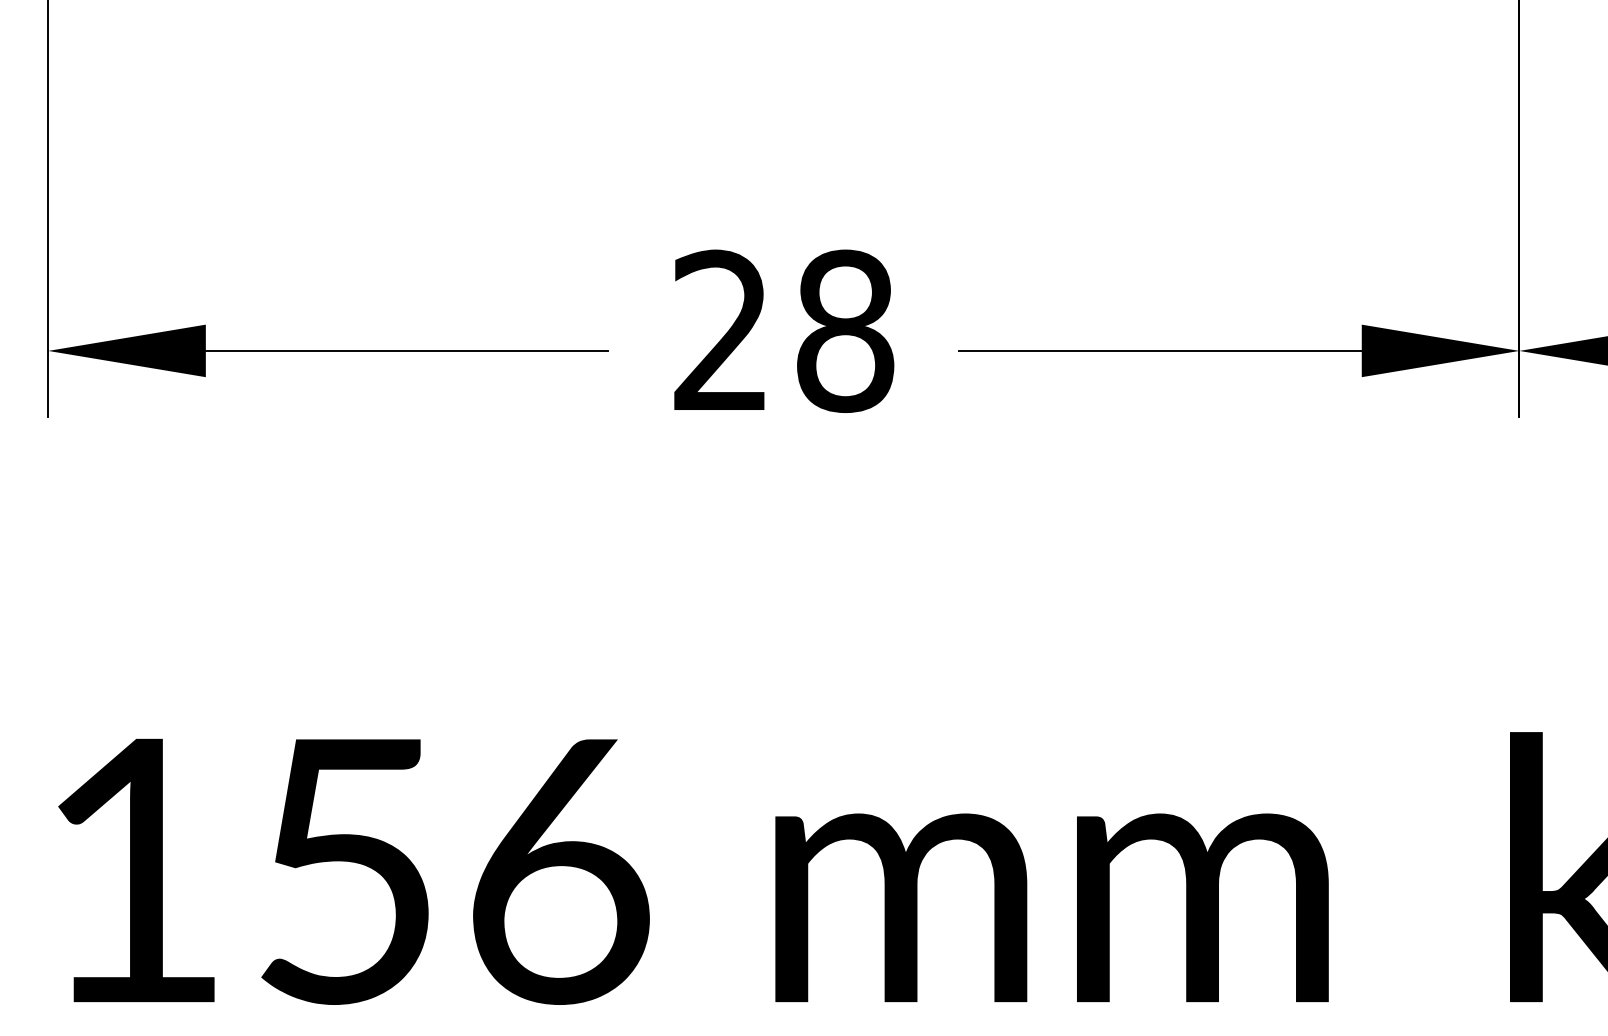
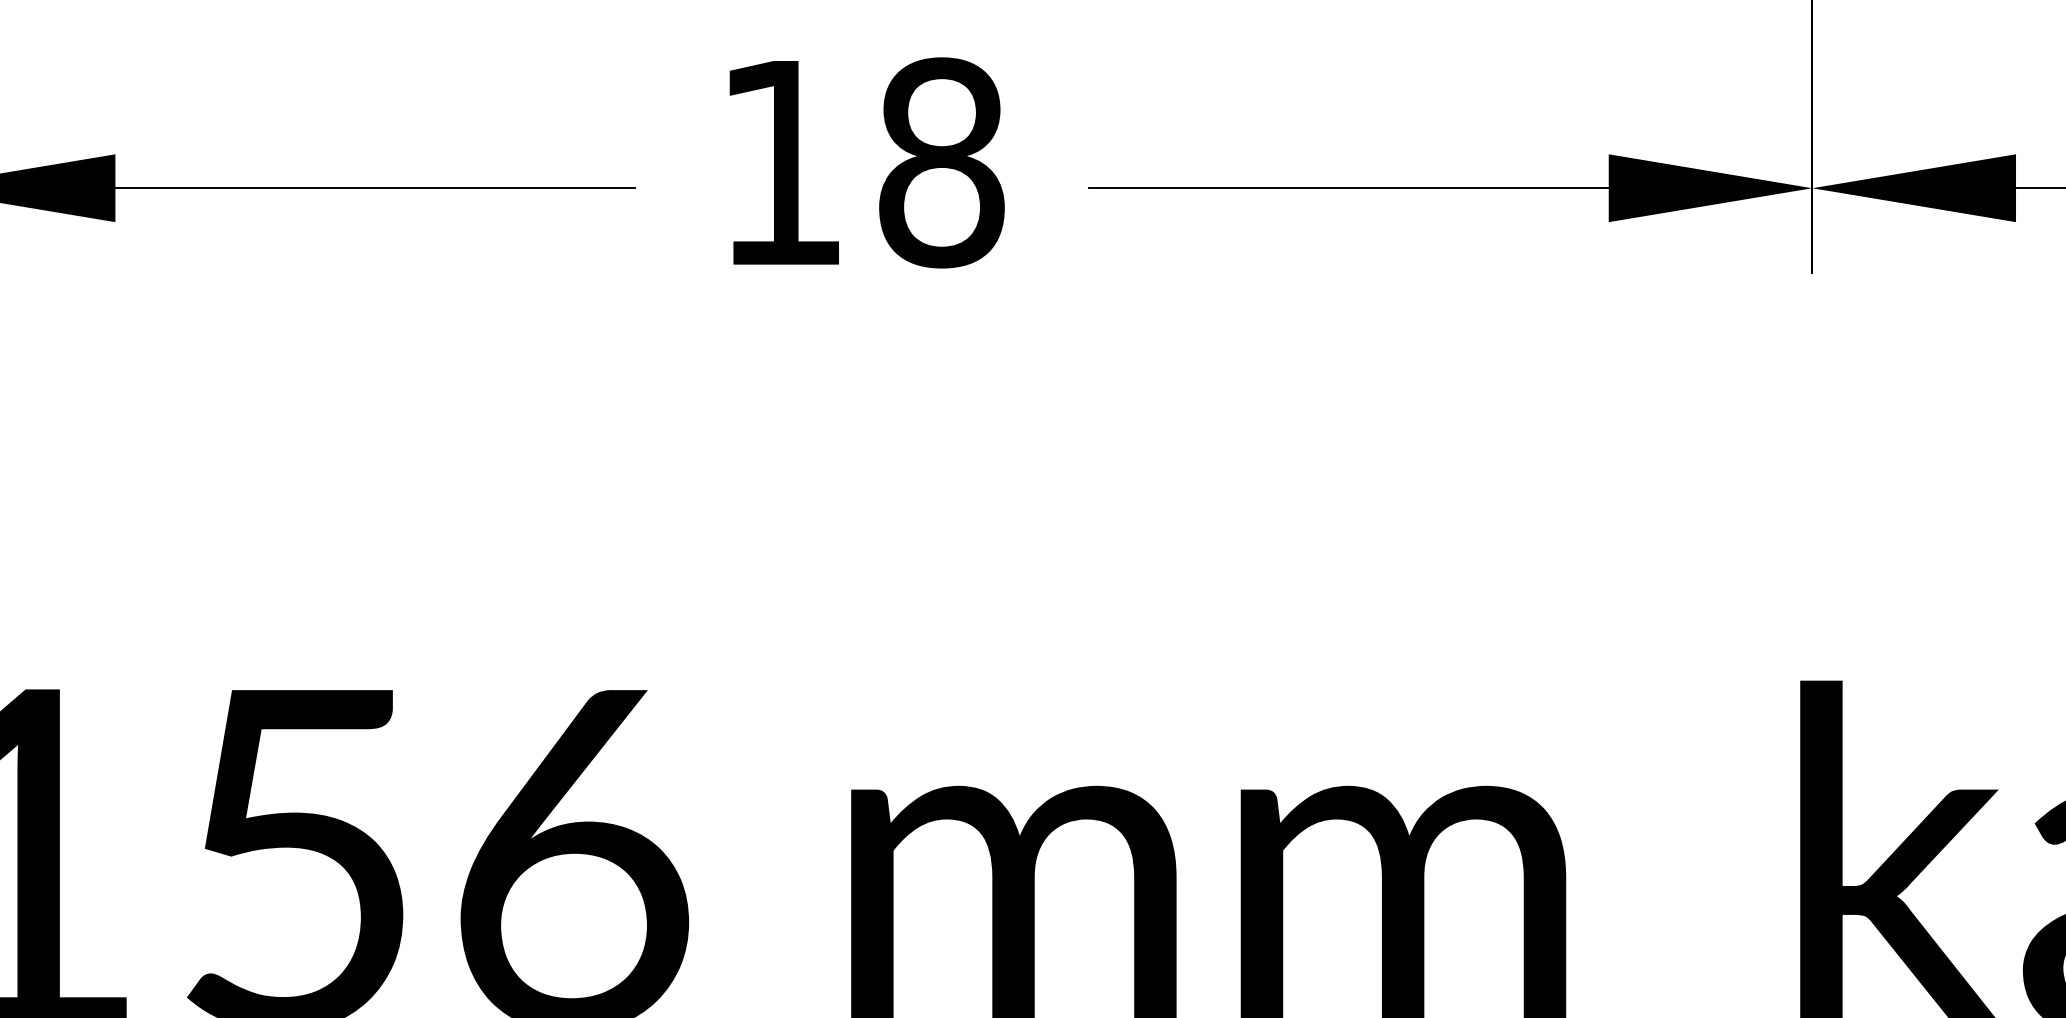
text: (719, 329) -> (778, 160), 28 -> 18

